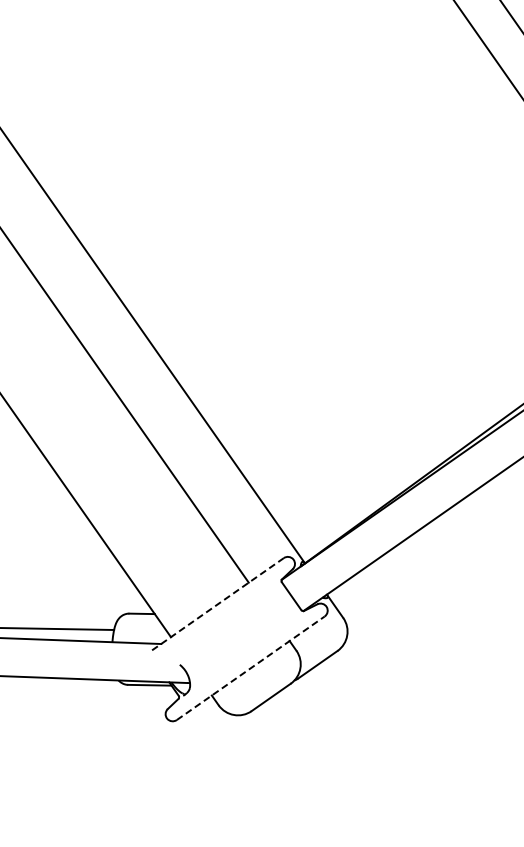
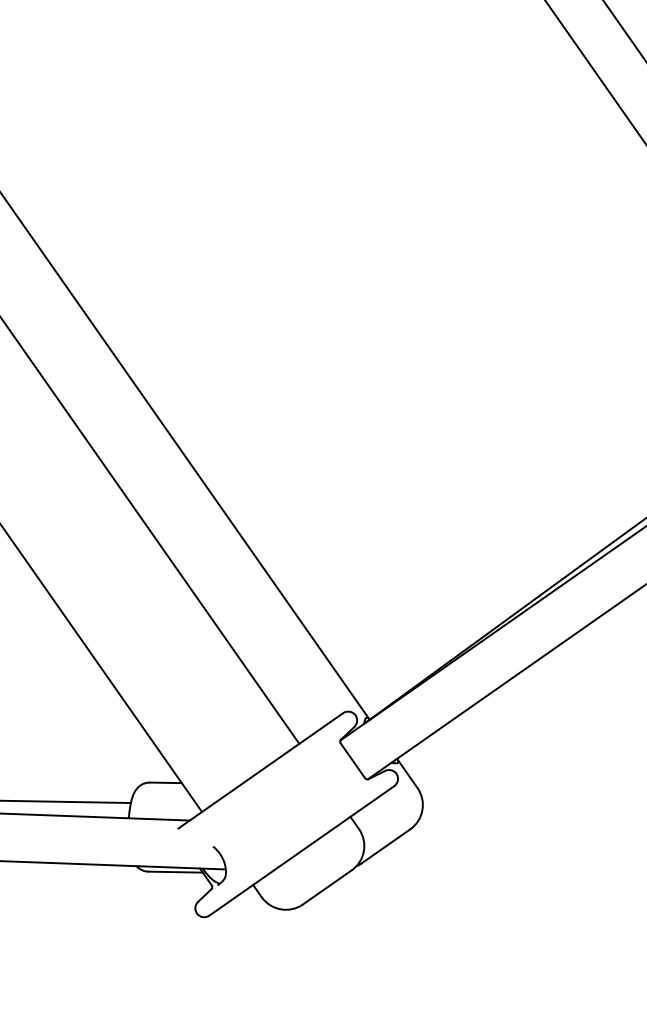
line: (218, 603) -> (261, 769), dashed -> solid
line: (251, 668) -> (302, 851), dashed -> solid

